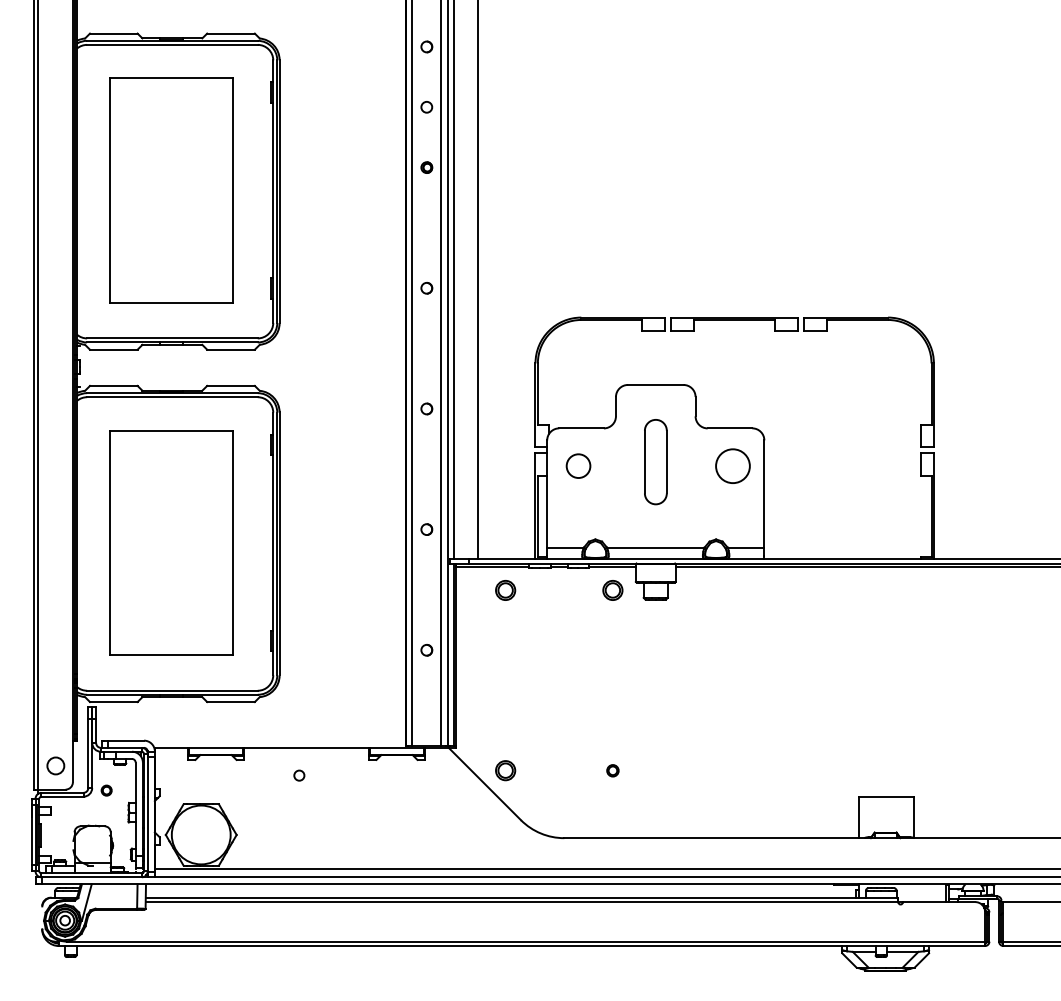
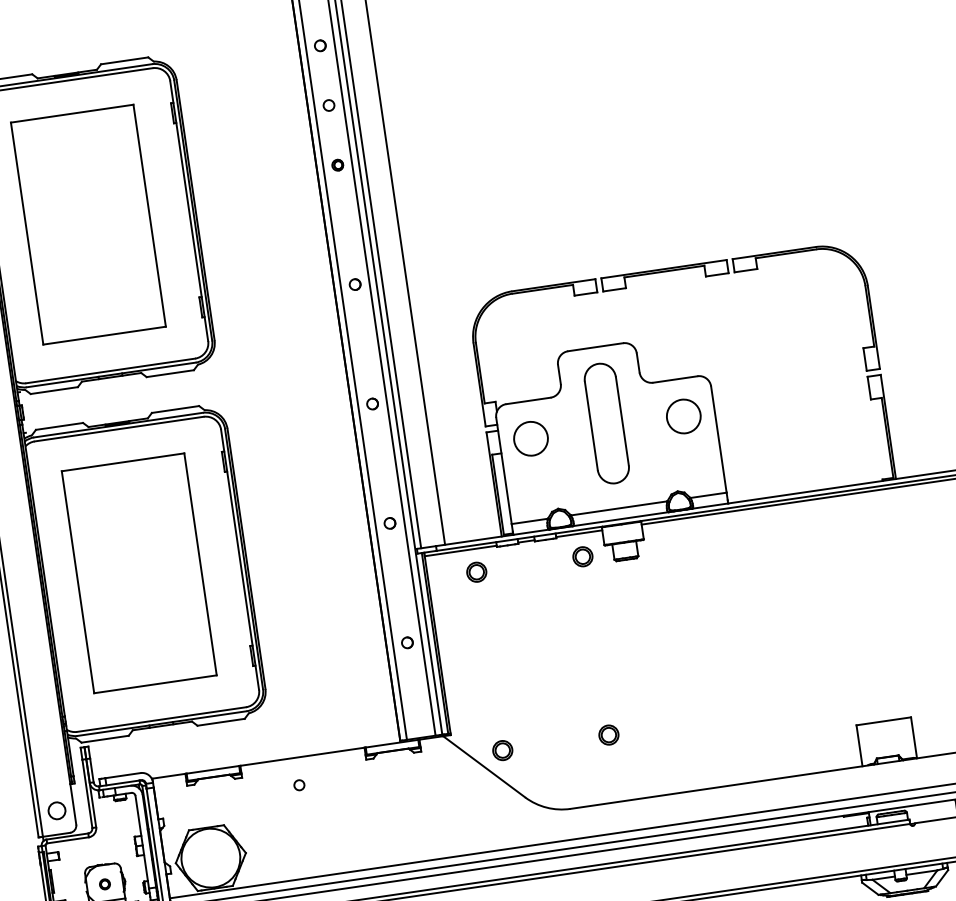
part: (655, 461) -> (606, 423), size x1.43
circle: (578, 465) -> (530, 438), size x1.43
part: (612, 770) -> (608, 734), size x1.67
part: (106, 790) -> (104, 884), moved

